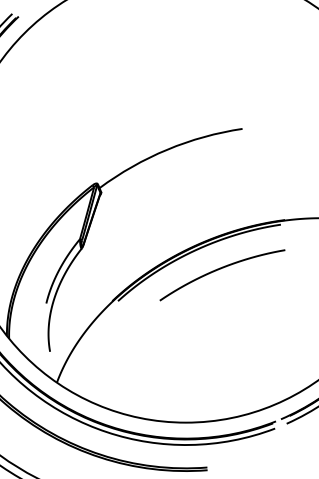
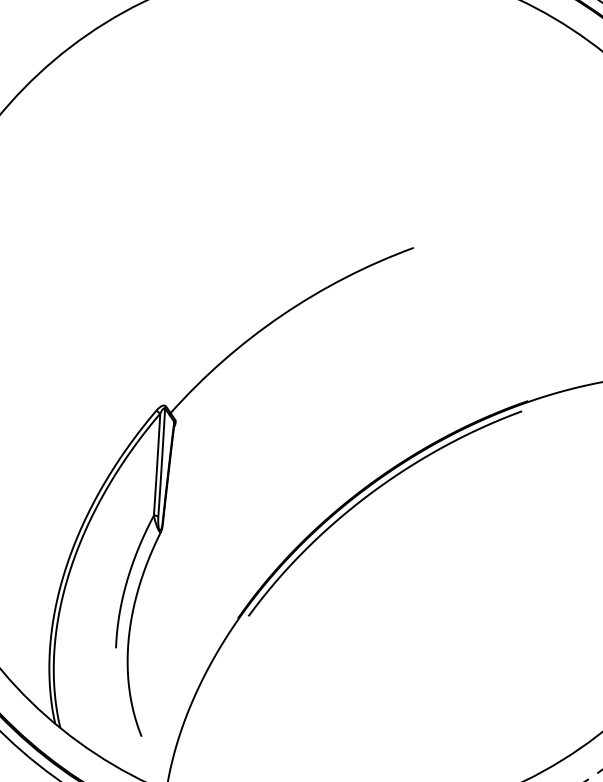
curve: (221, 269) -> (428, 517), removed

